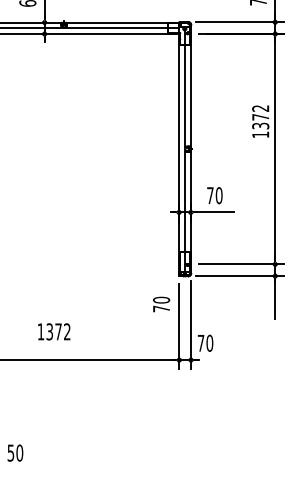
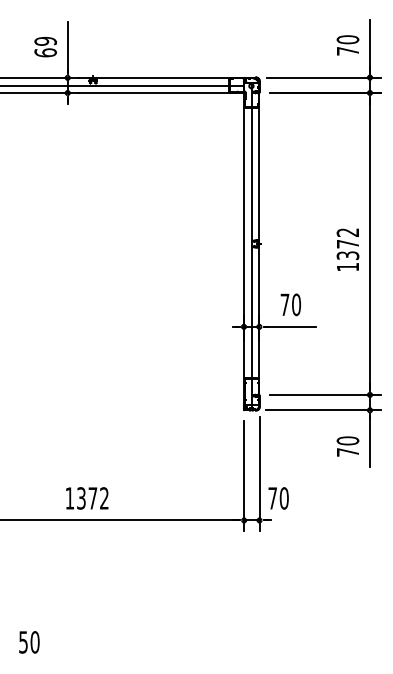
text: (260, 121) -> (347, 249), moved
text: (161, 304) -> (347, 446), moved
text: (54, 331) -> (87, 498), moved

